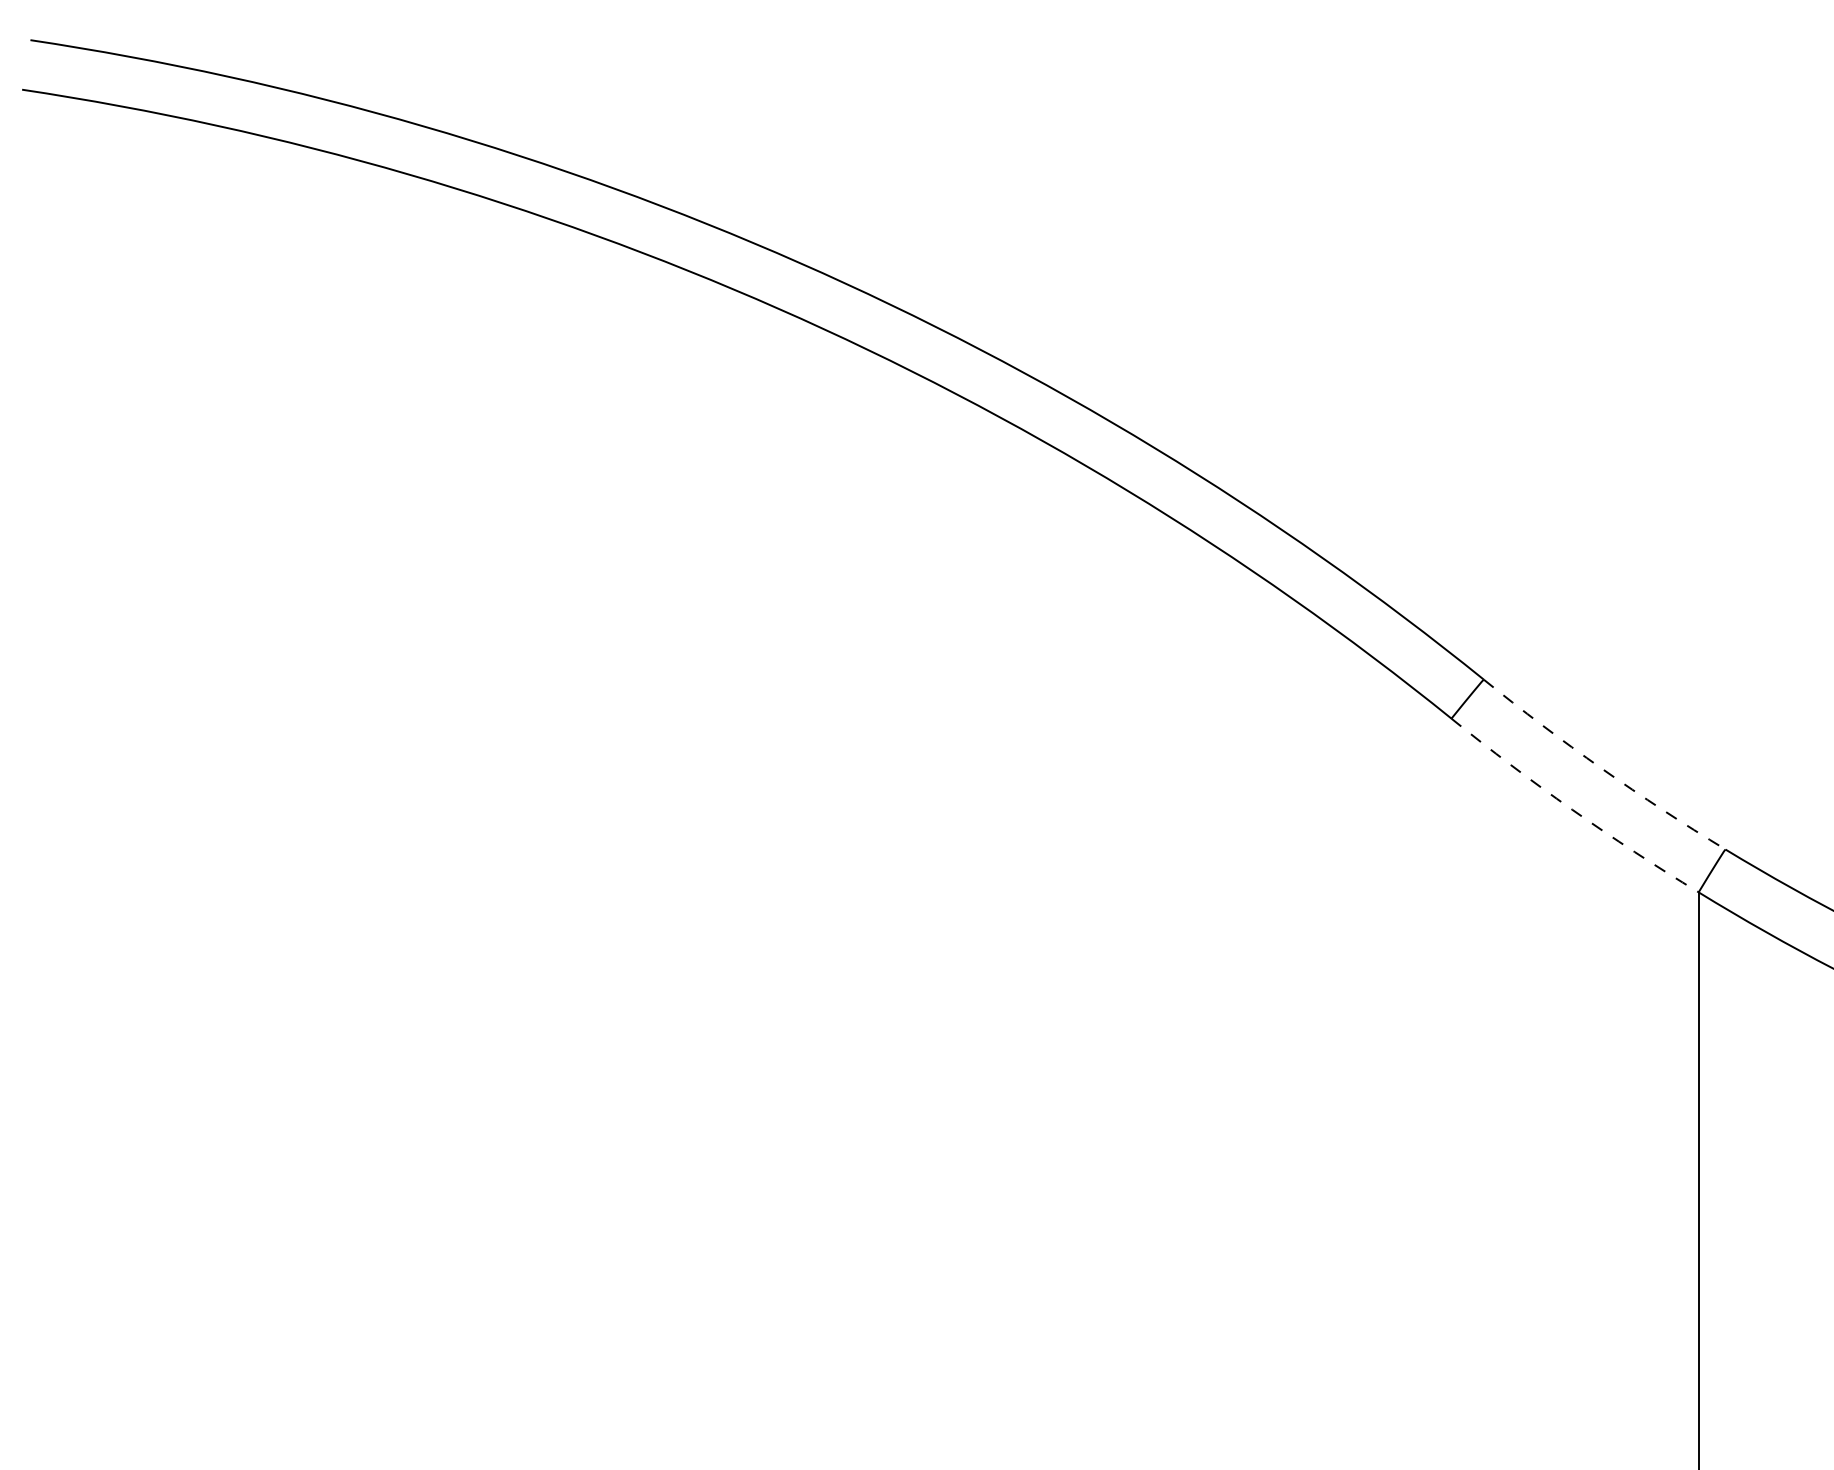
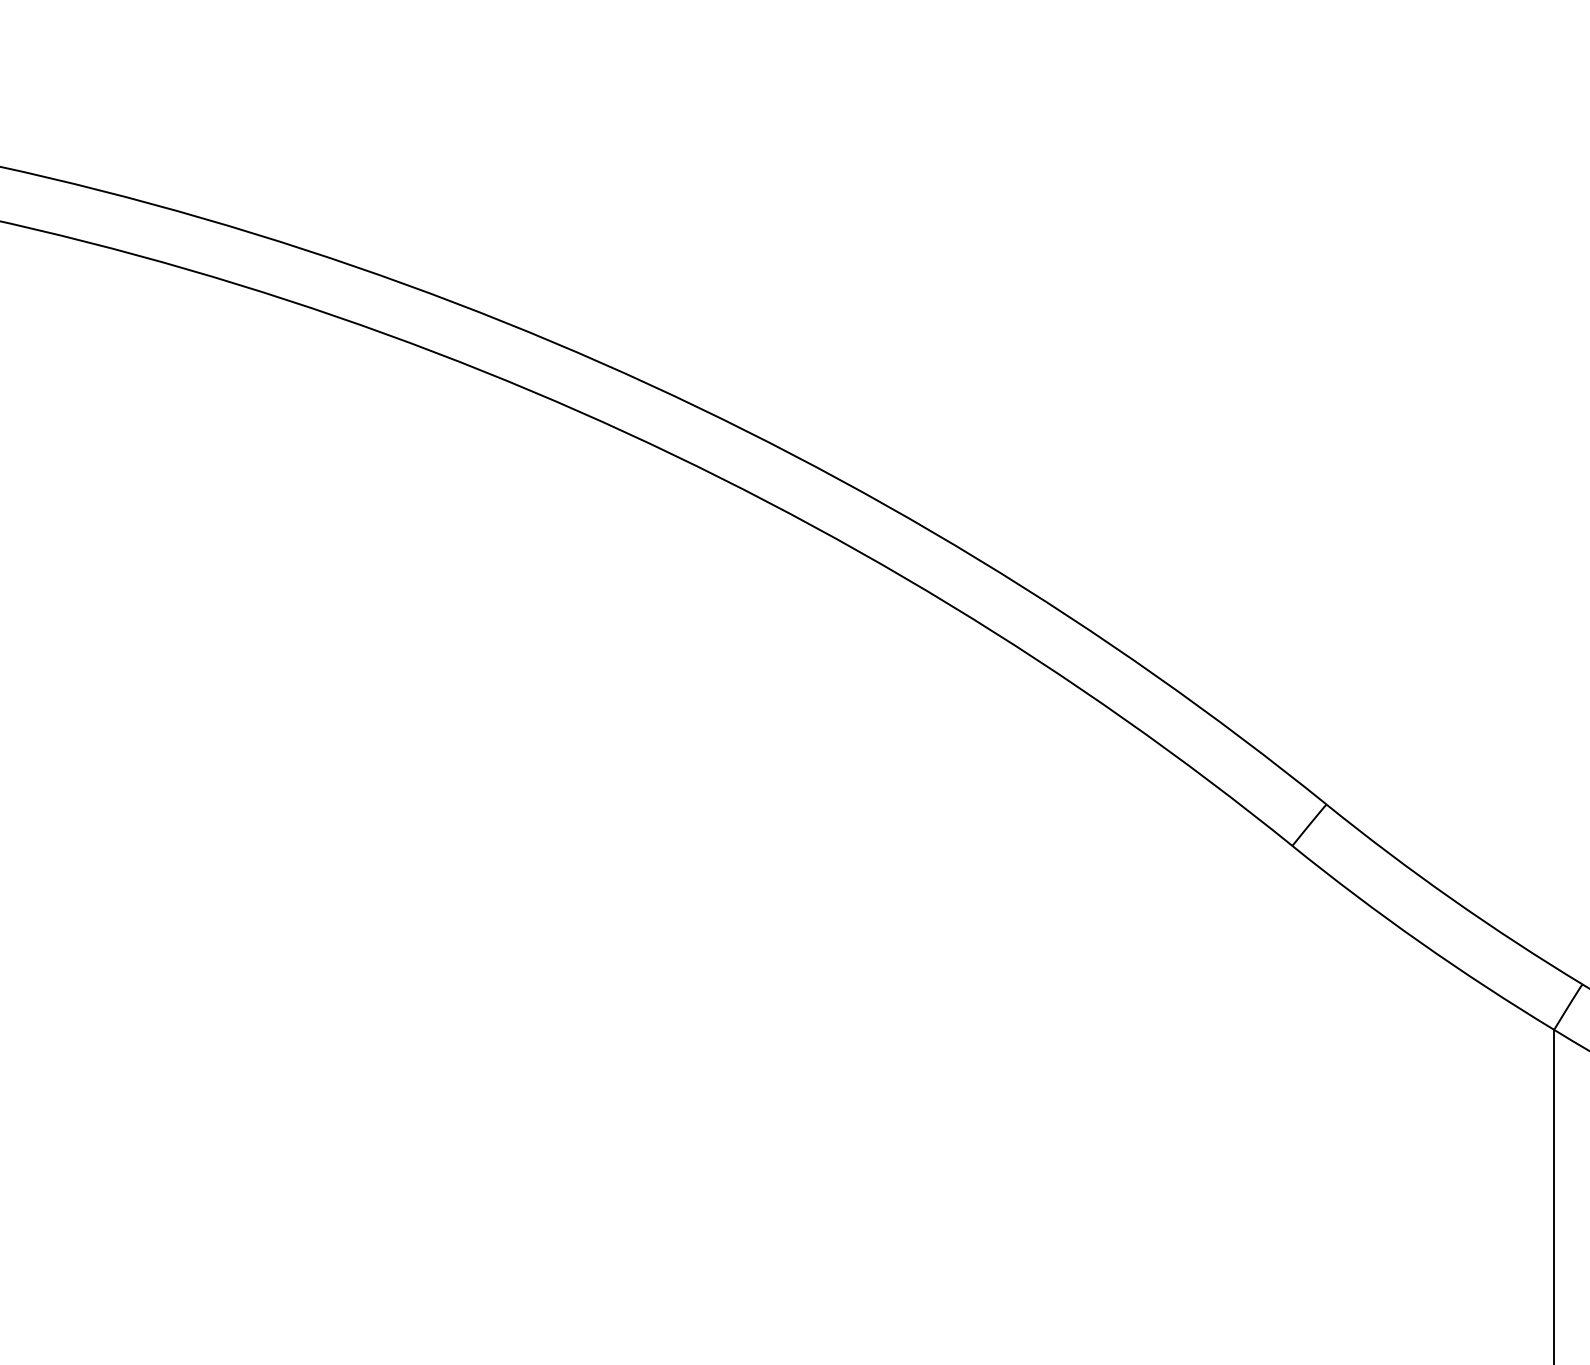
arc: (1601, 768) -> (1451, 898), dashed -> solid
arc: (1572, 809) -> (1420, 942), dashed -> solid

